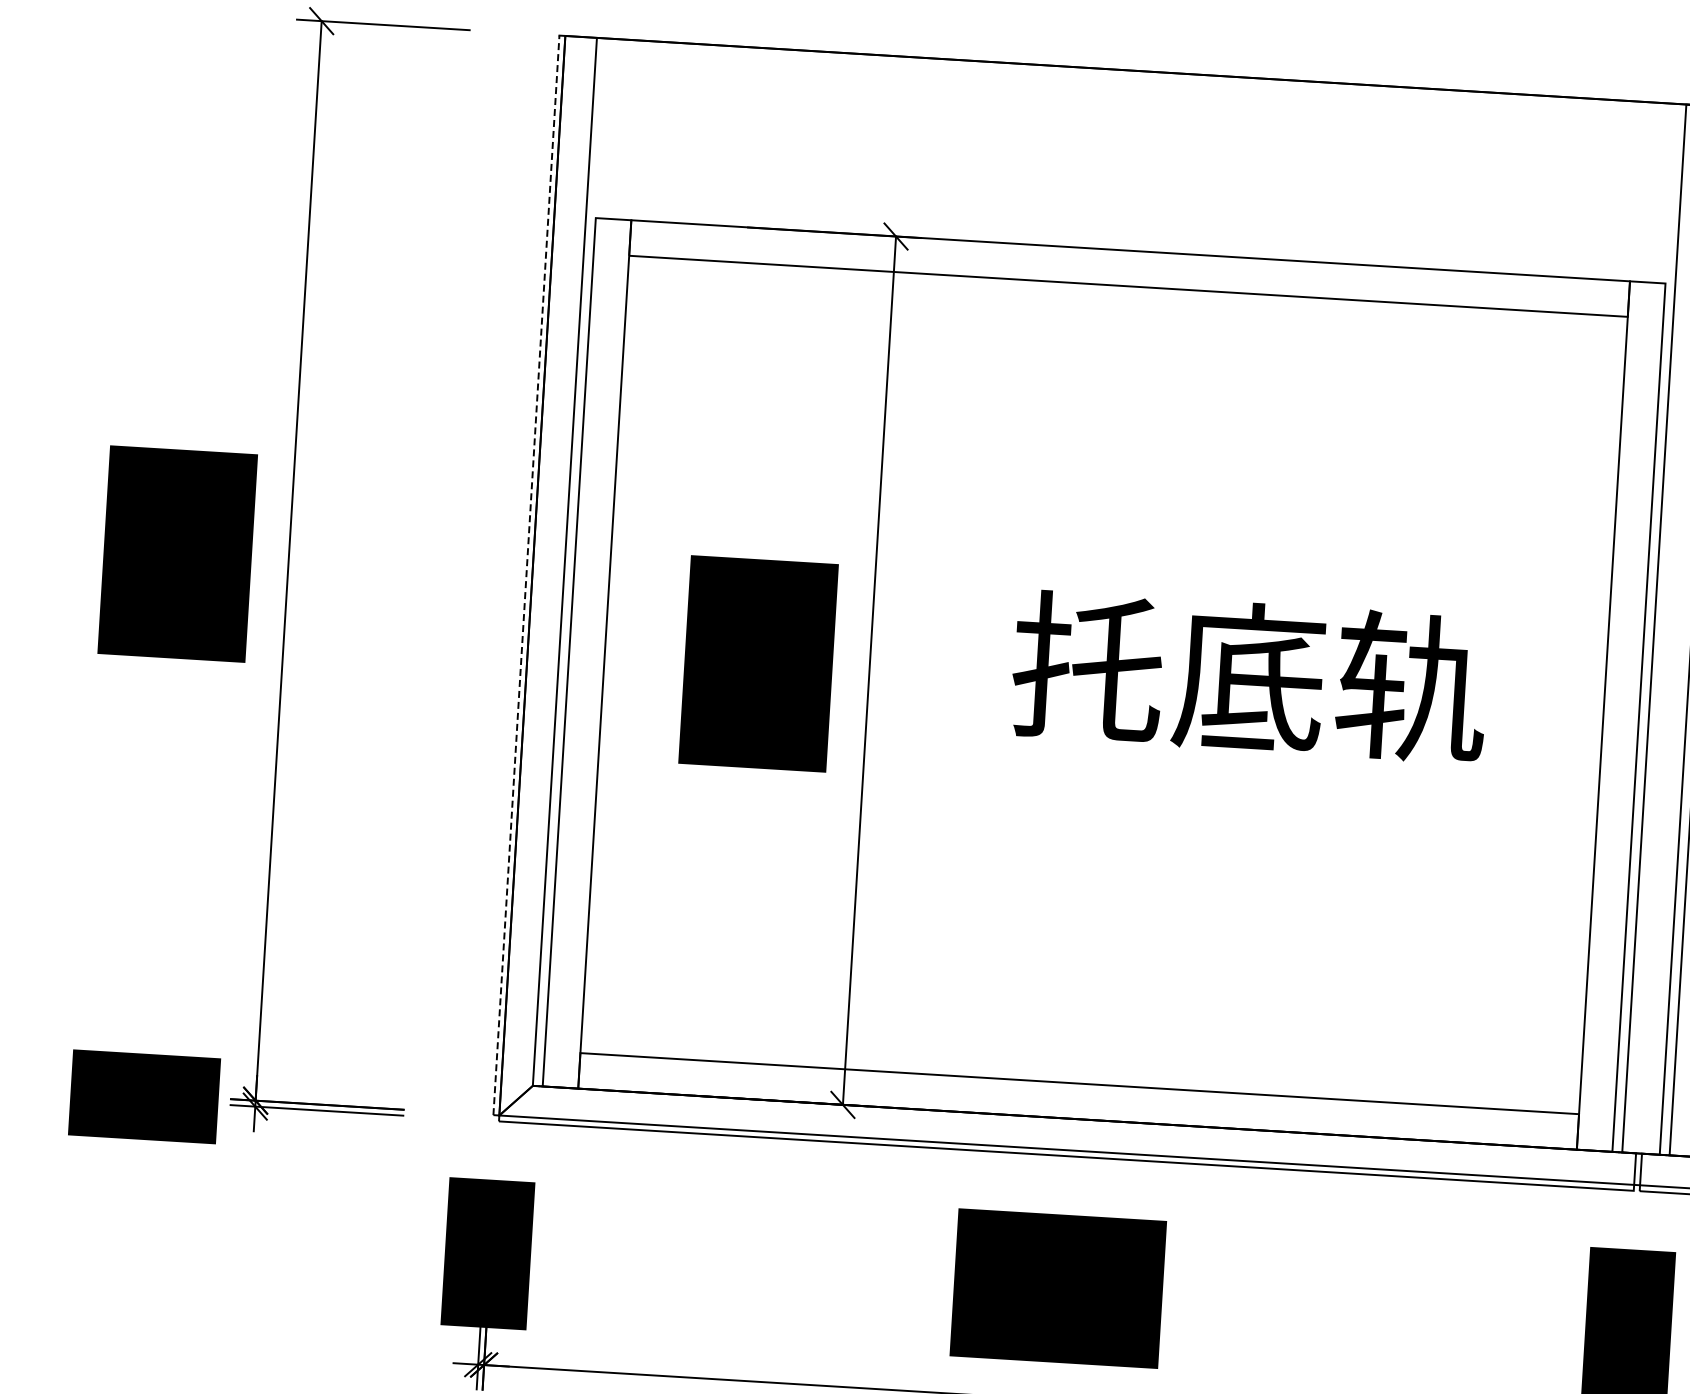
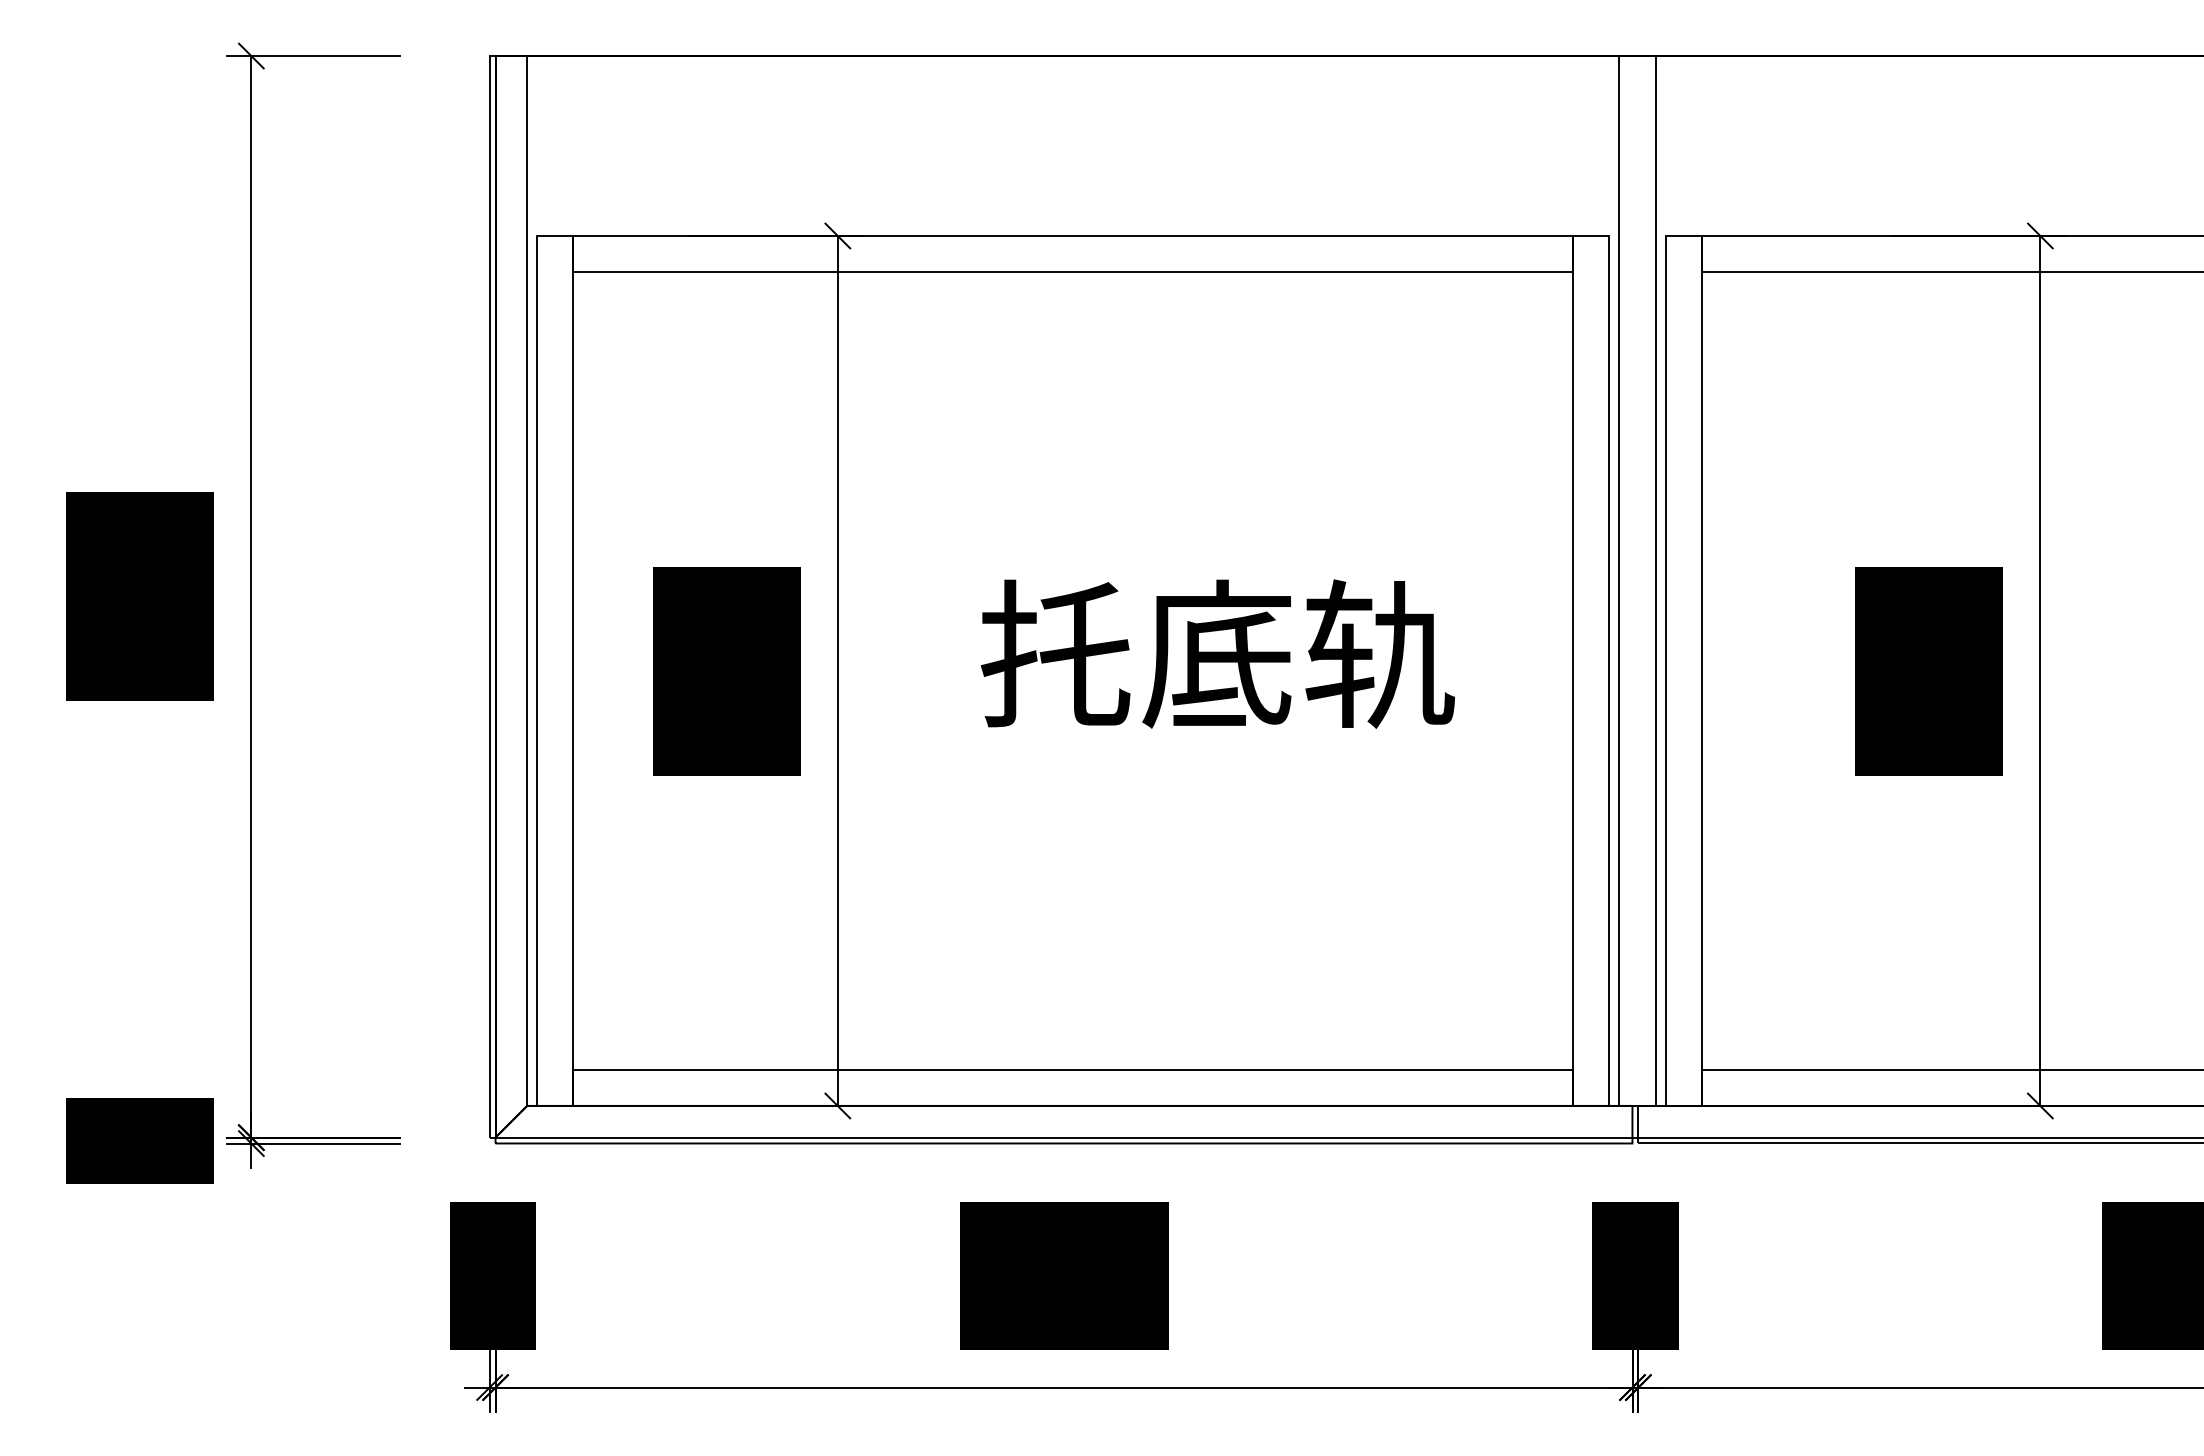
line: (526, 575) -> (489, 596), dashed -> solid

